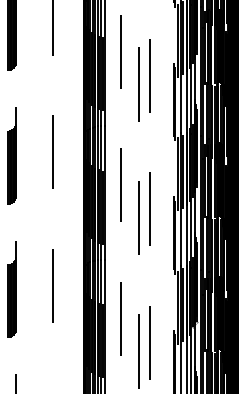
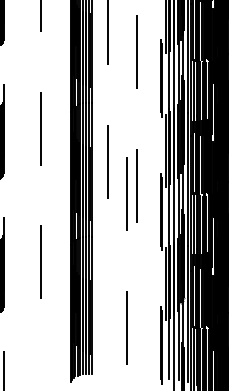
line: (138, 84) -> (125, 60), removed
line: (120, 318) -> (107, 294), removed
line: (149, 342) -> (136, 318), removed

